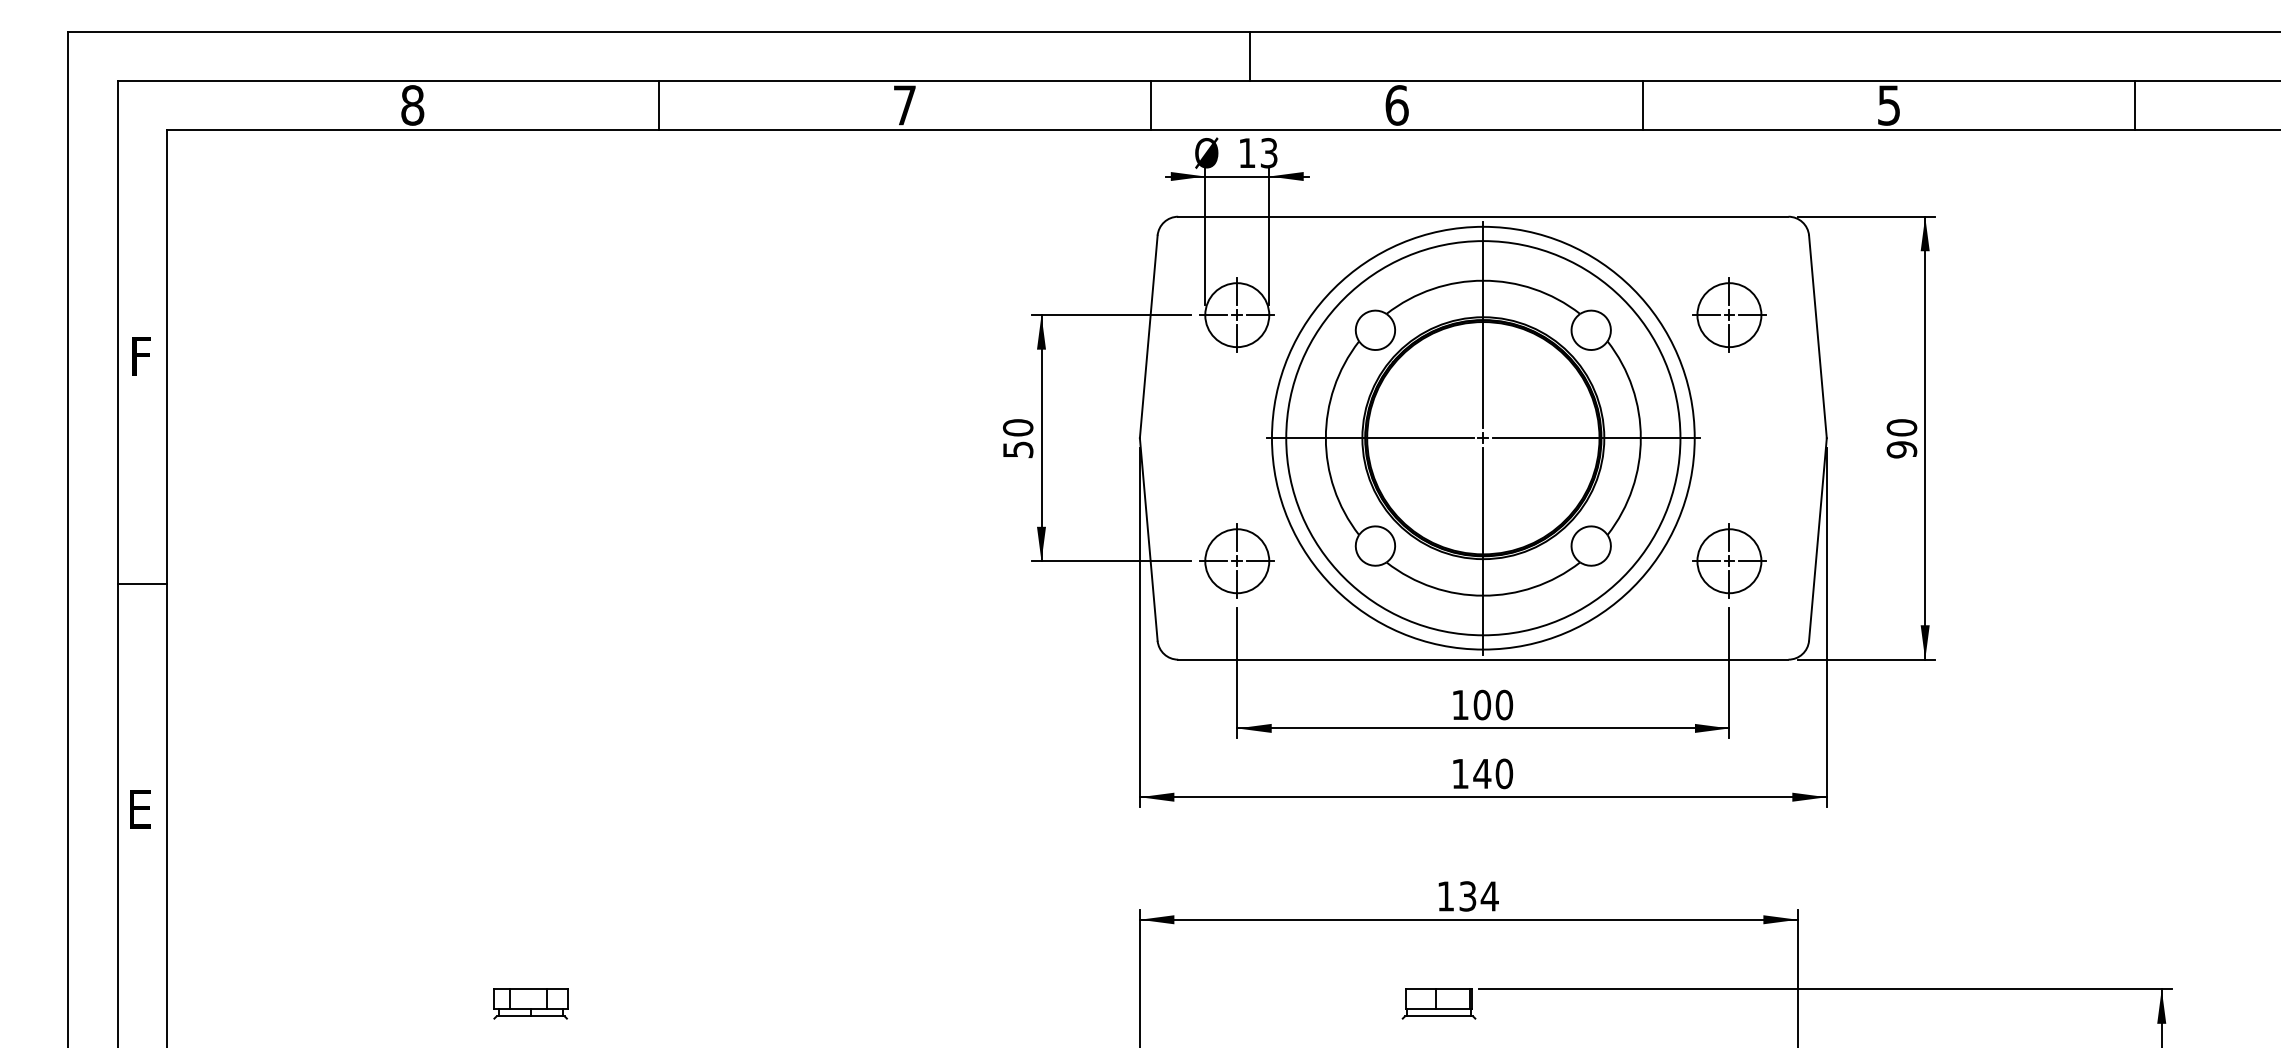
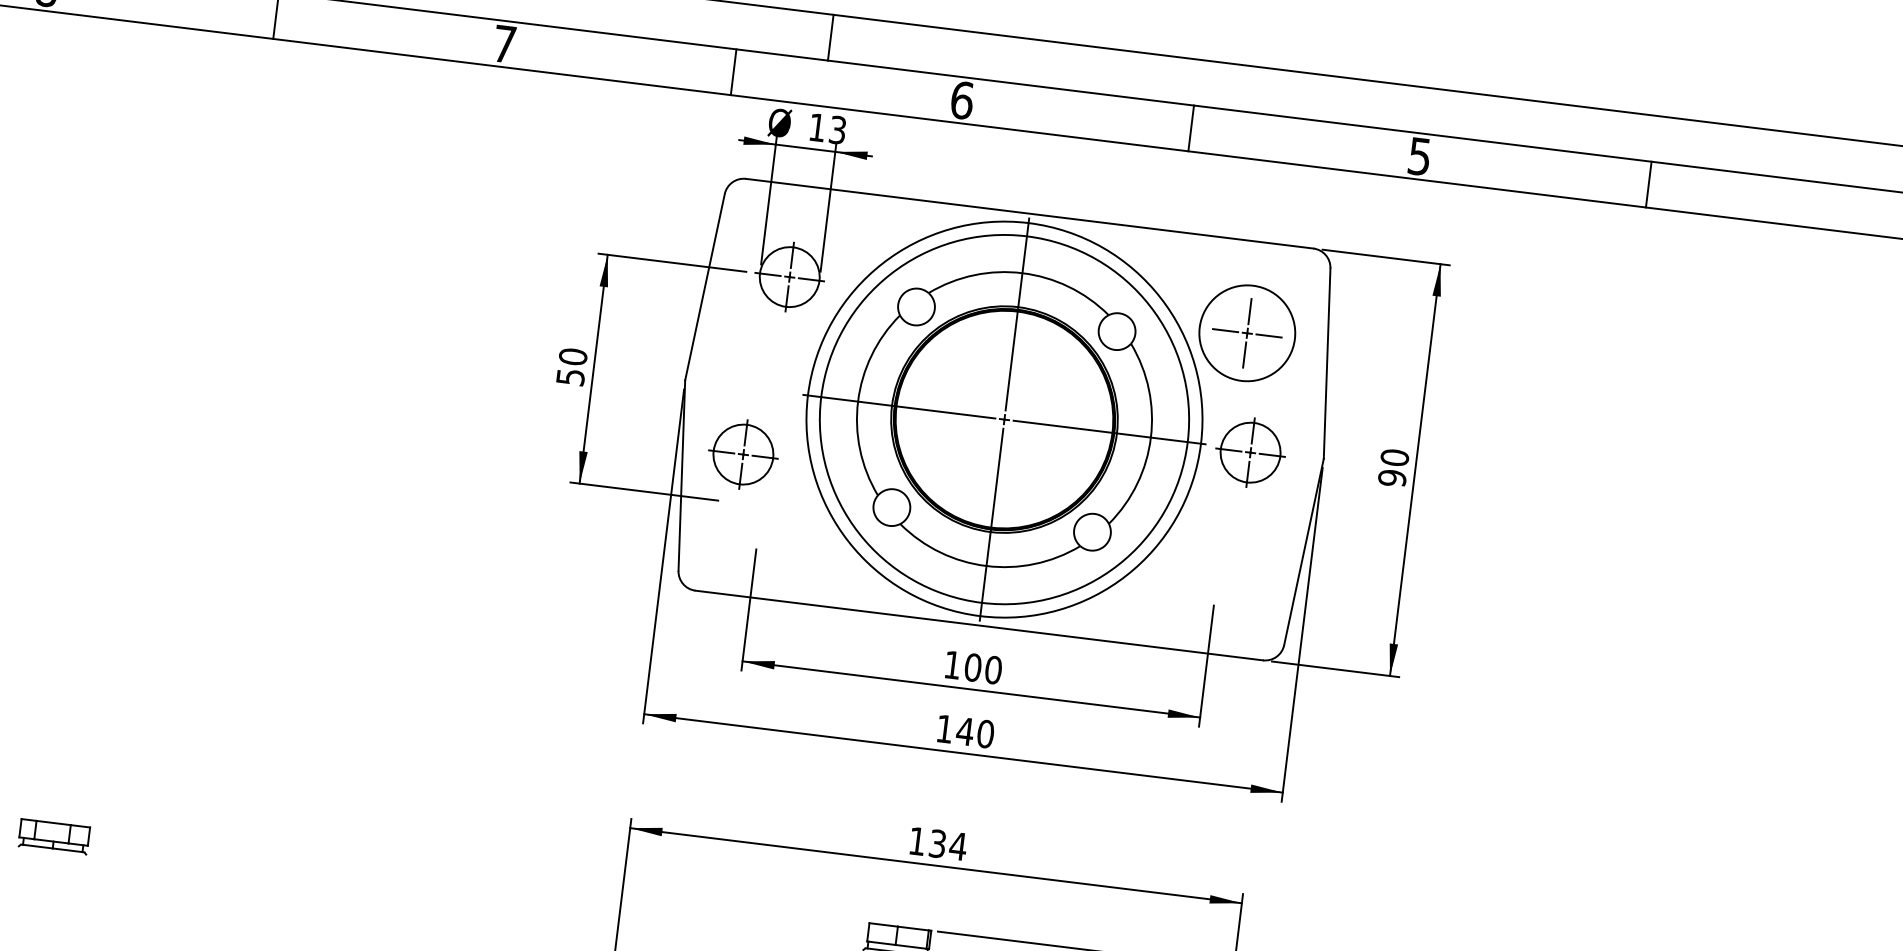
circle: (1729, 315) -> (1247, 333), size x1.6
part: (1236, 560) -> (742, 453), moved
part: (1729, 560) -> (1250, 452), moved

